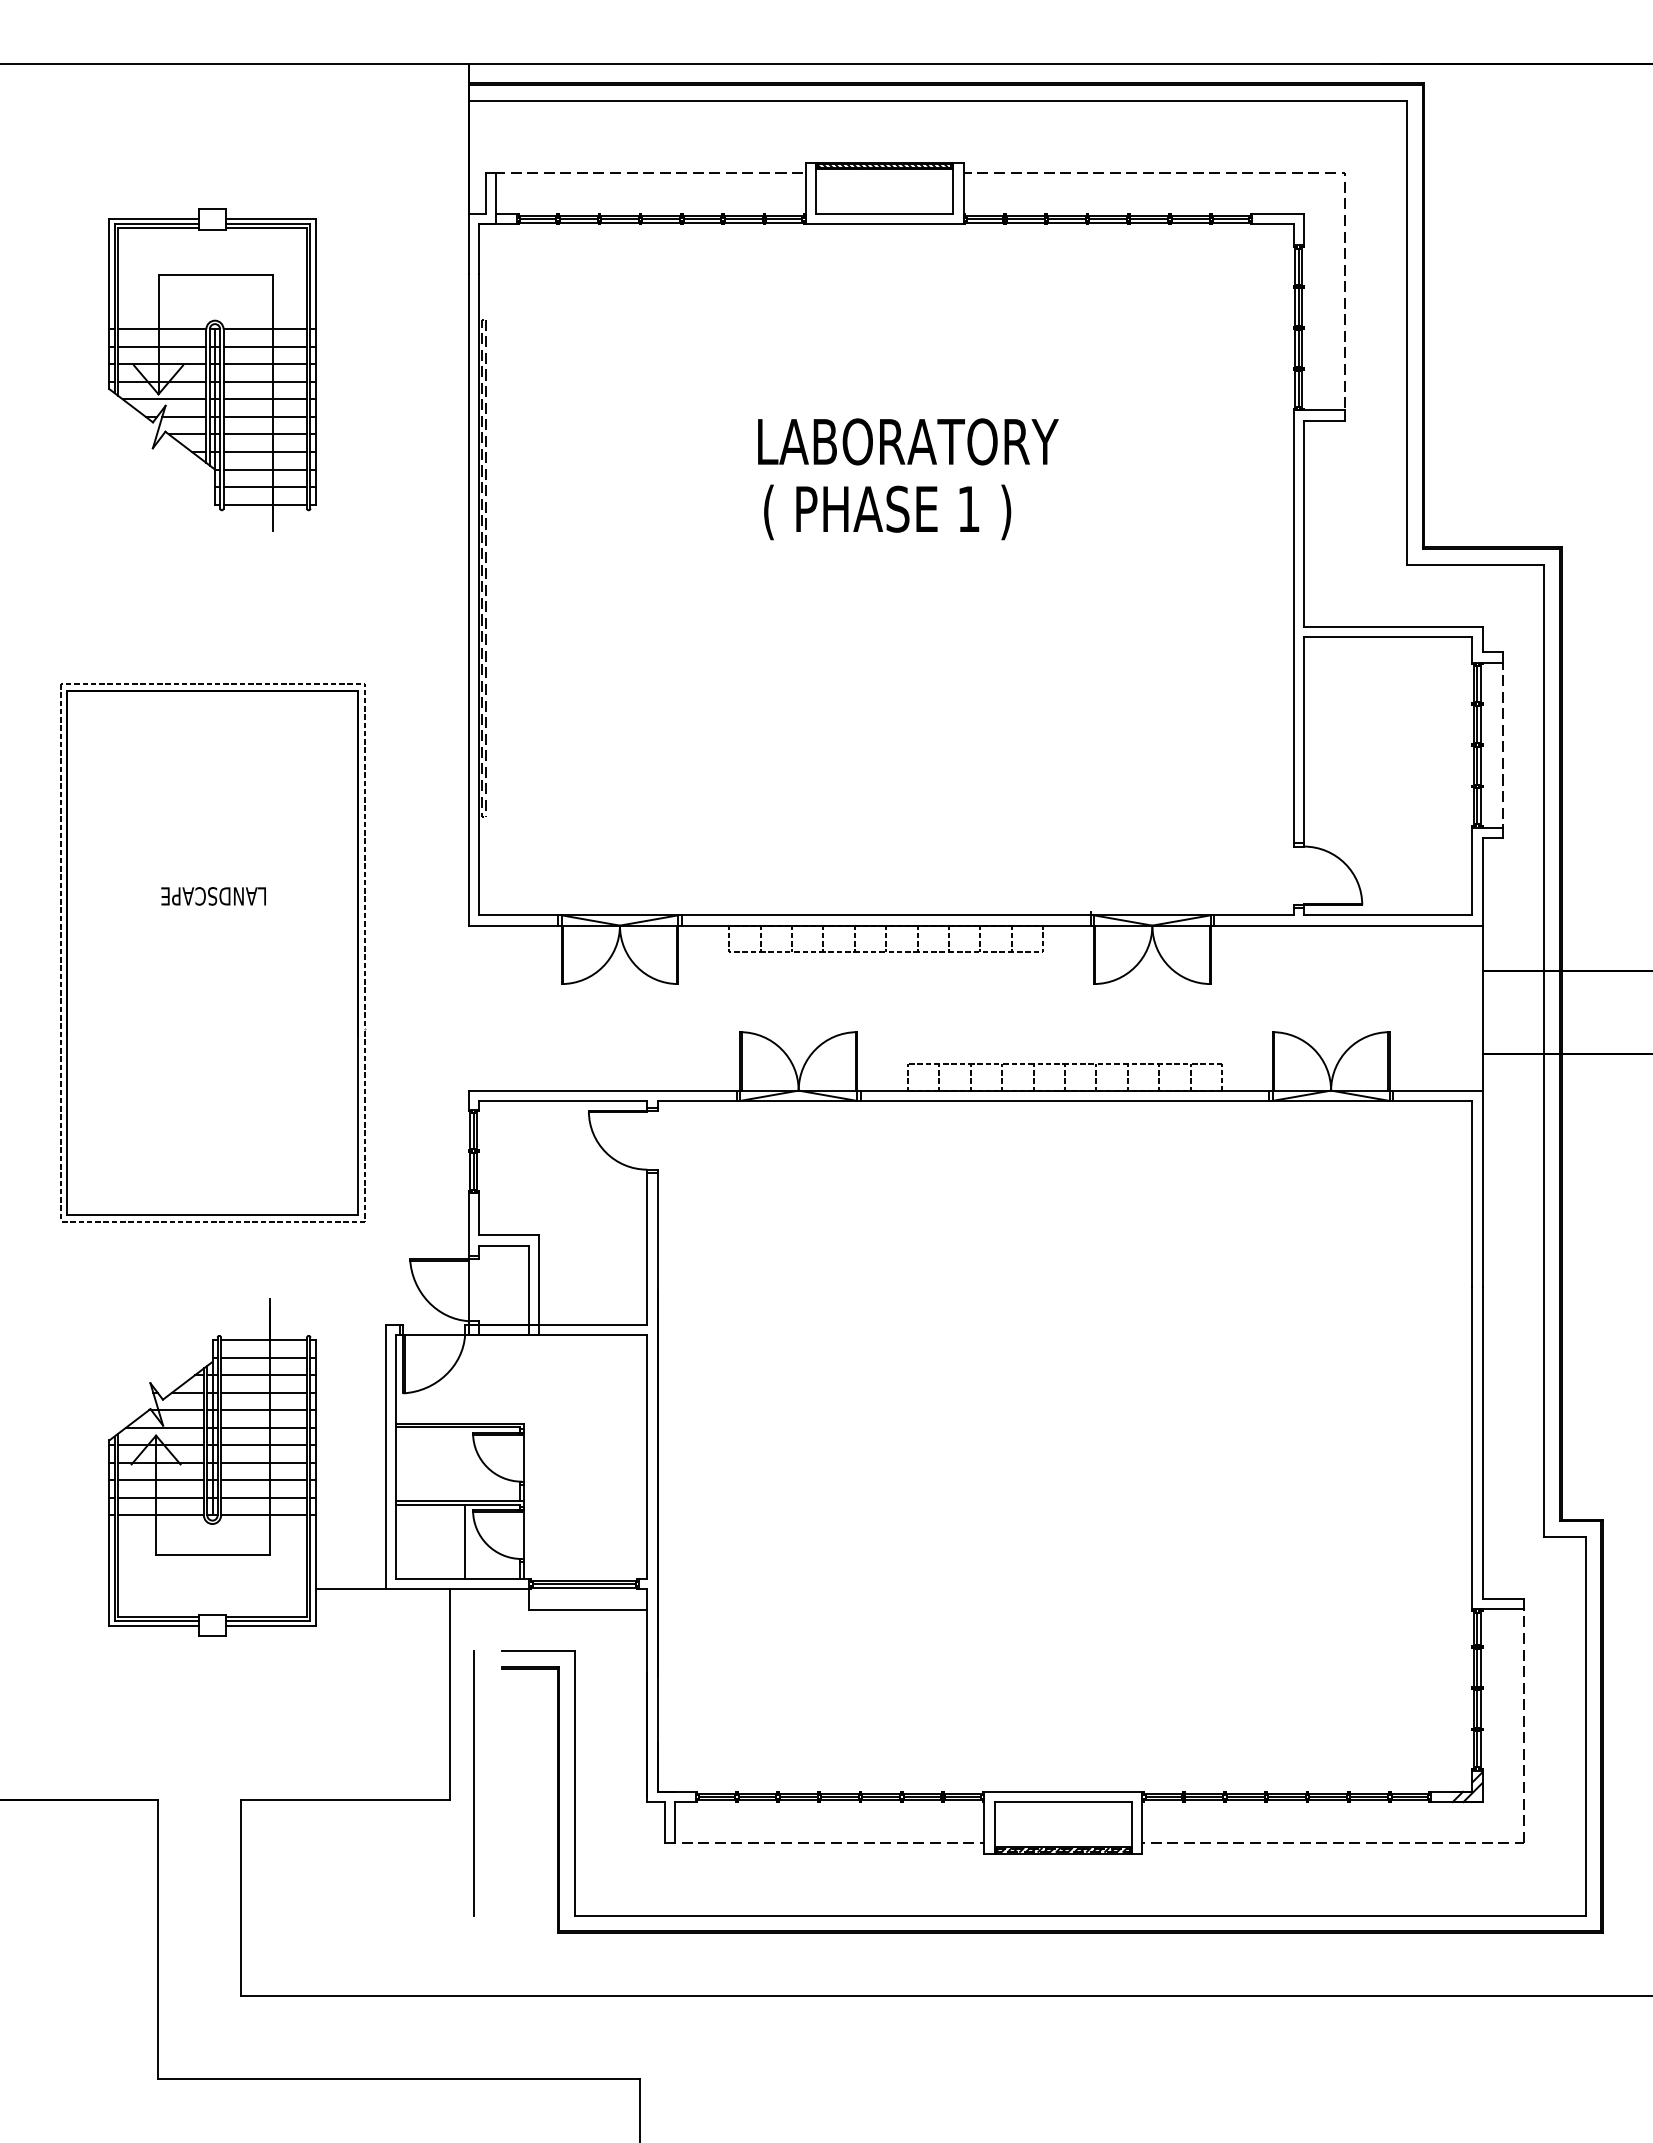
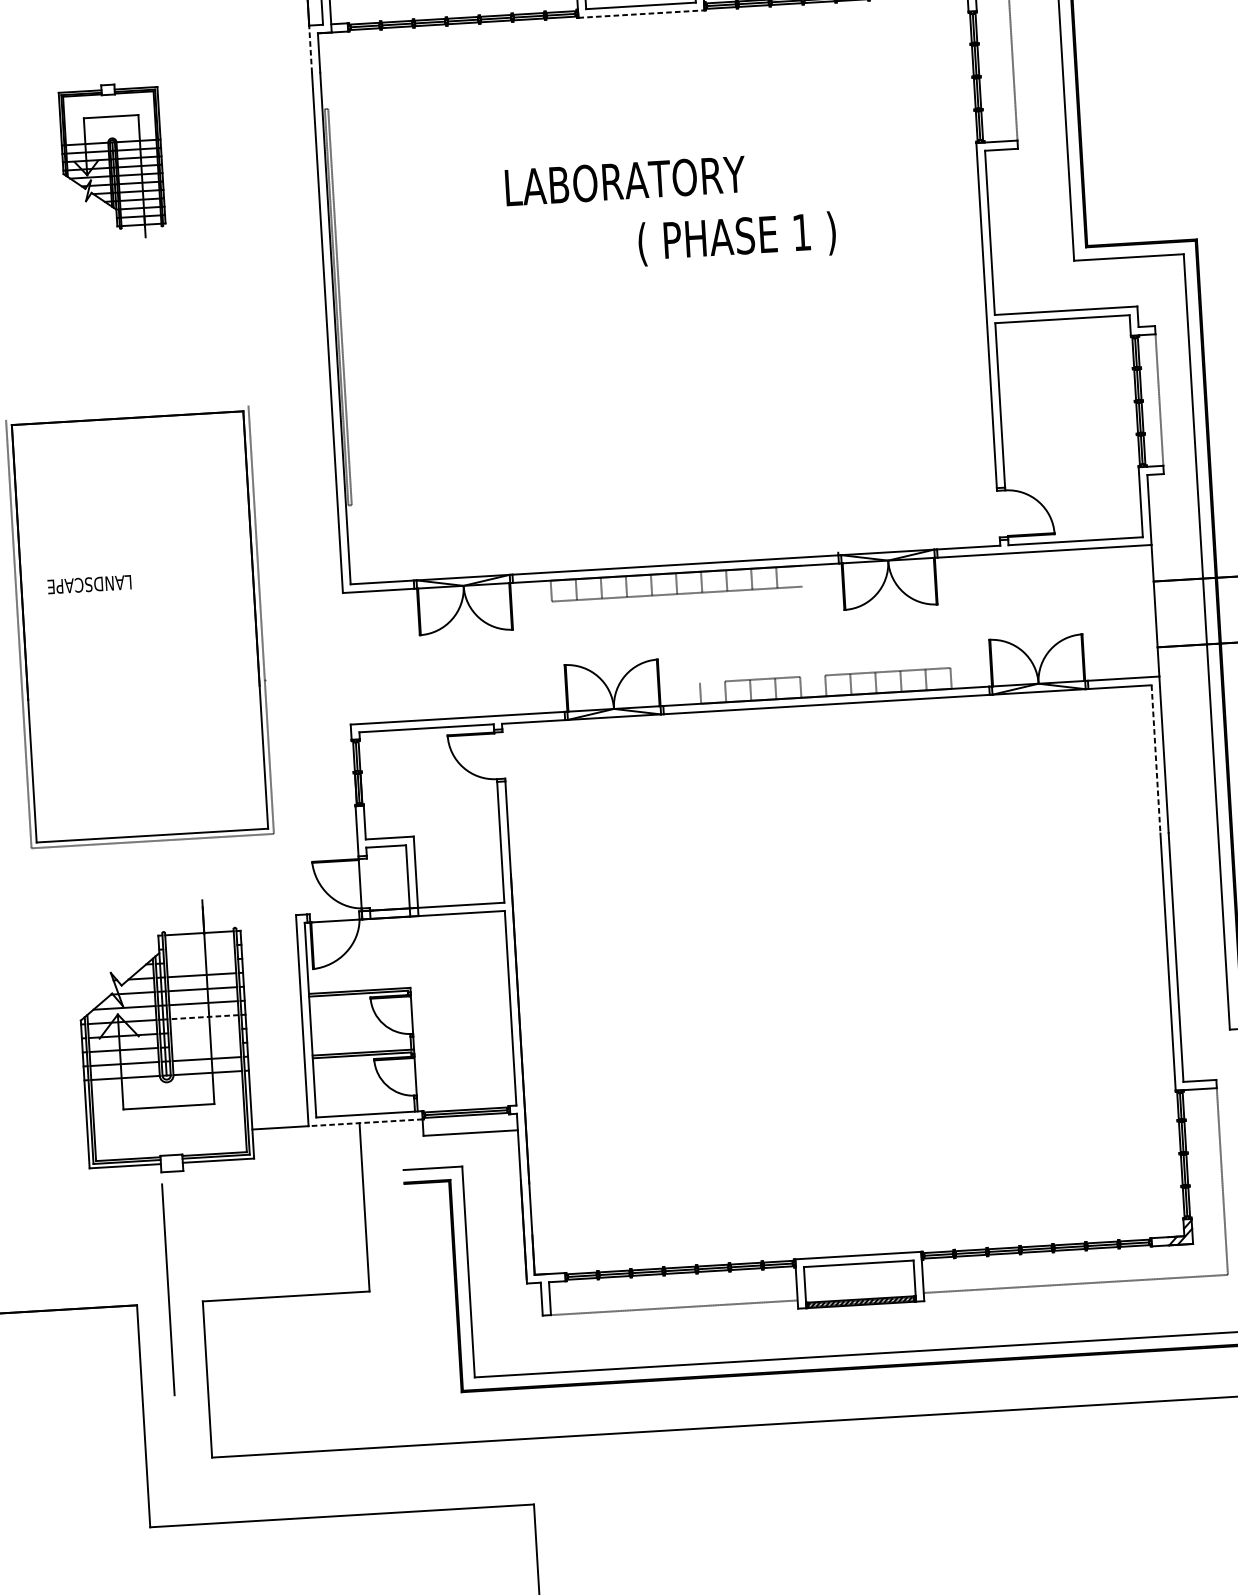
line: (885, 224) -> (642, 14), solid -> dashed
line: (468, 243) -> (310, 49), solid -> dashed
part: (212, 369) -> (112, 161), size x0.6
text: (908, 441) -> (625, 180), moved
text: (887, 512) -> (737, 238), moved
line: (212, 684) -> (127, 412), removed
text: (213, 896) -> (89, 584), moved
line: (1043, 938) -> (802, 576), removed
line: (923, 1064) -> (712, 682), removed
line: (1049, 1064) -> (812, 676), removed
line: (1472, 1193) -> (1156, 759), solid -> dashed
line: (264, 1357) -> (200, 947), removed
line: (264, 1375) -> (201, 961), removed
line: (264, 1445) -> (204, 1017), solid -> dashed
line: (264, 1462) -> (205, 1030), removed
line: (264, 1480) -> (206, 1045), removed
line: (465, 1541) -> (369, 1084), removed
line: (457, 1589) -> (365, 1122), solid -> dashed
line: (473, 1783) -> (168, 1289), moved

